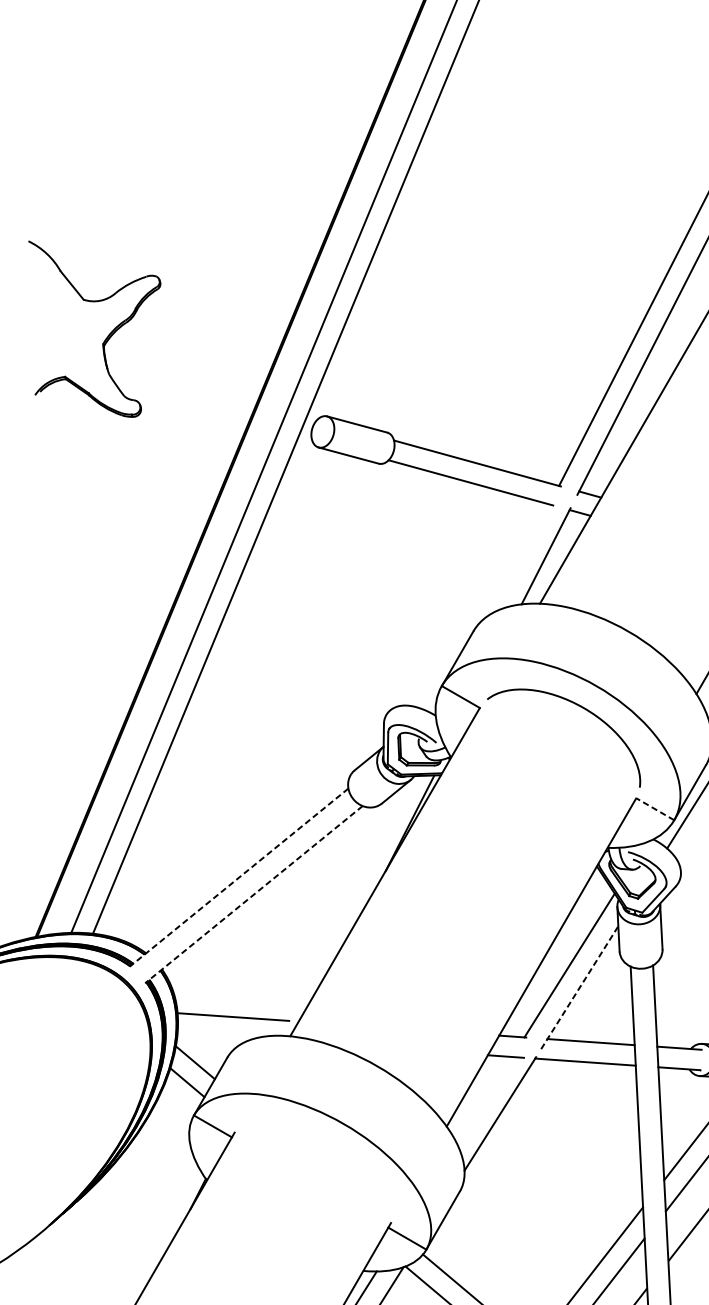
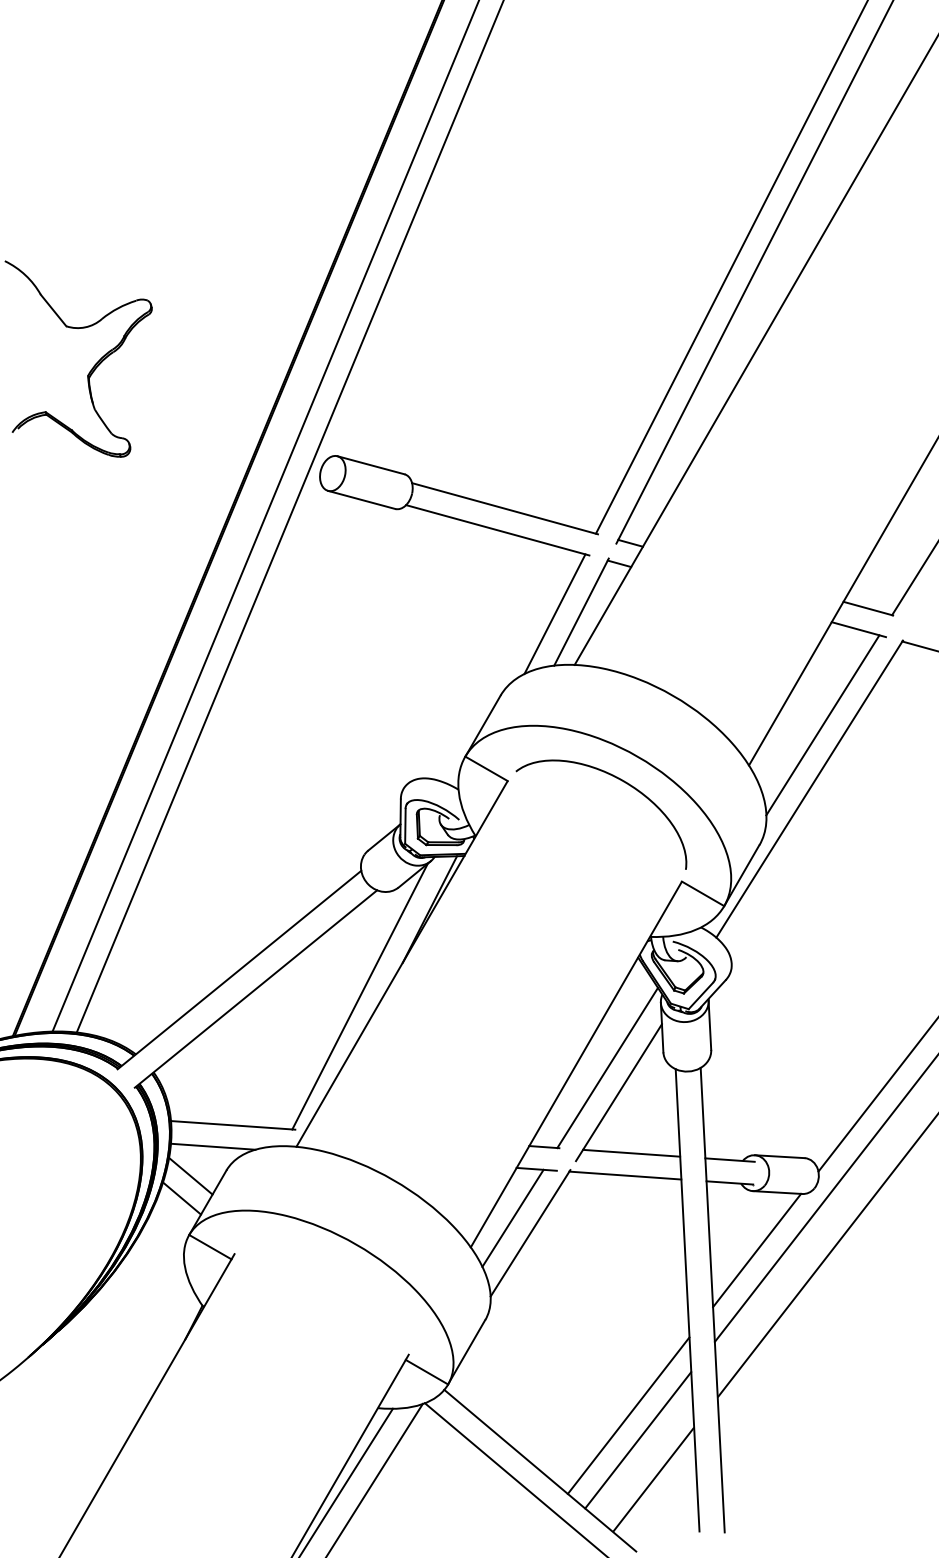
line: (521, 558) -> (554, 614), added
line: (654, 808) -> (702, 893), dashed -> solid
line: (239, 878) -> (239, 970), dashed -> solid
line: (253, 895) -> (255, 989), dashed -> solid
line: (346, 901) -> (359, 996), added
line: (579, 987) -> (618, 1092), dashed -> solid
line: (214, 1036) -> (212, 1146), added
line: (484, 1099) -> (512, 1217), added

